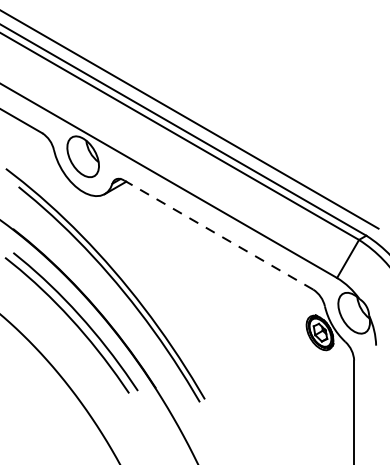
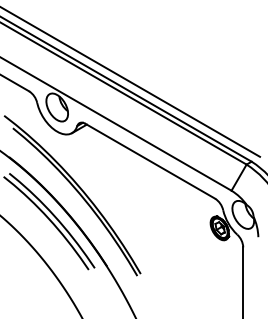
line: (219, 235) -> (150, 161), dashed -> solid

